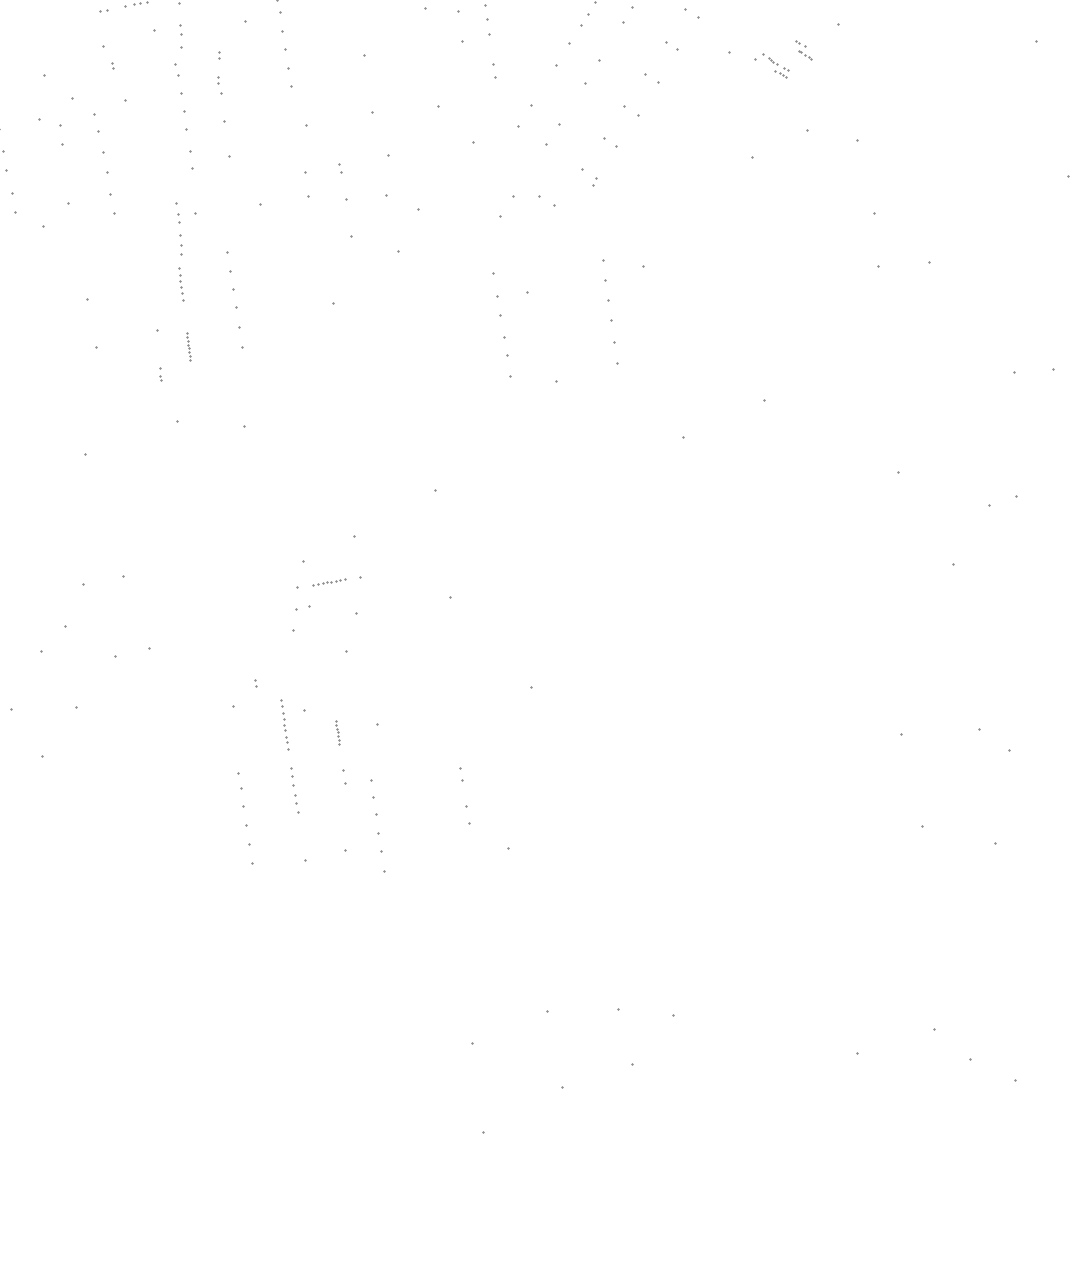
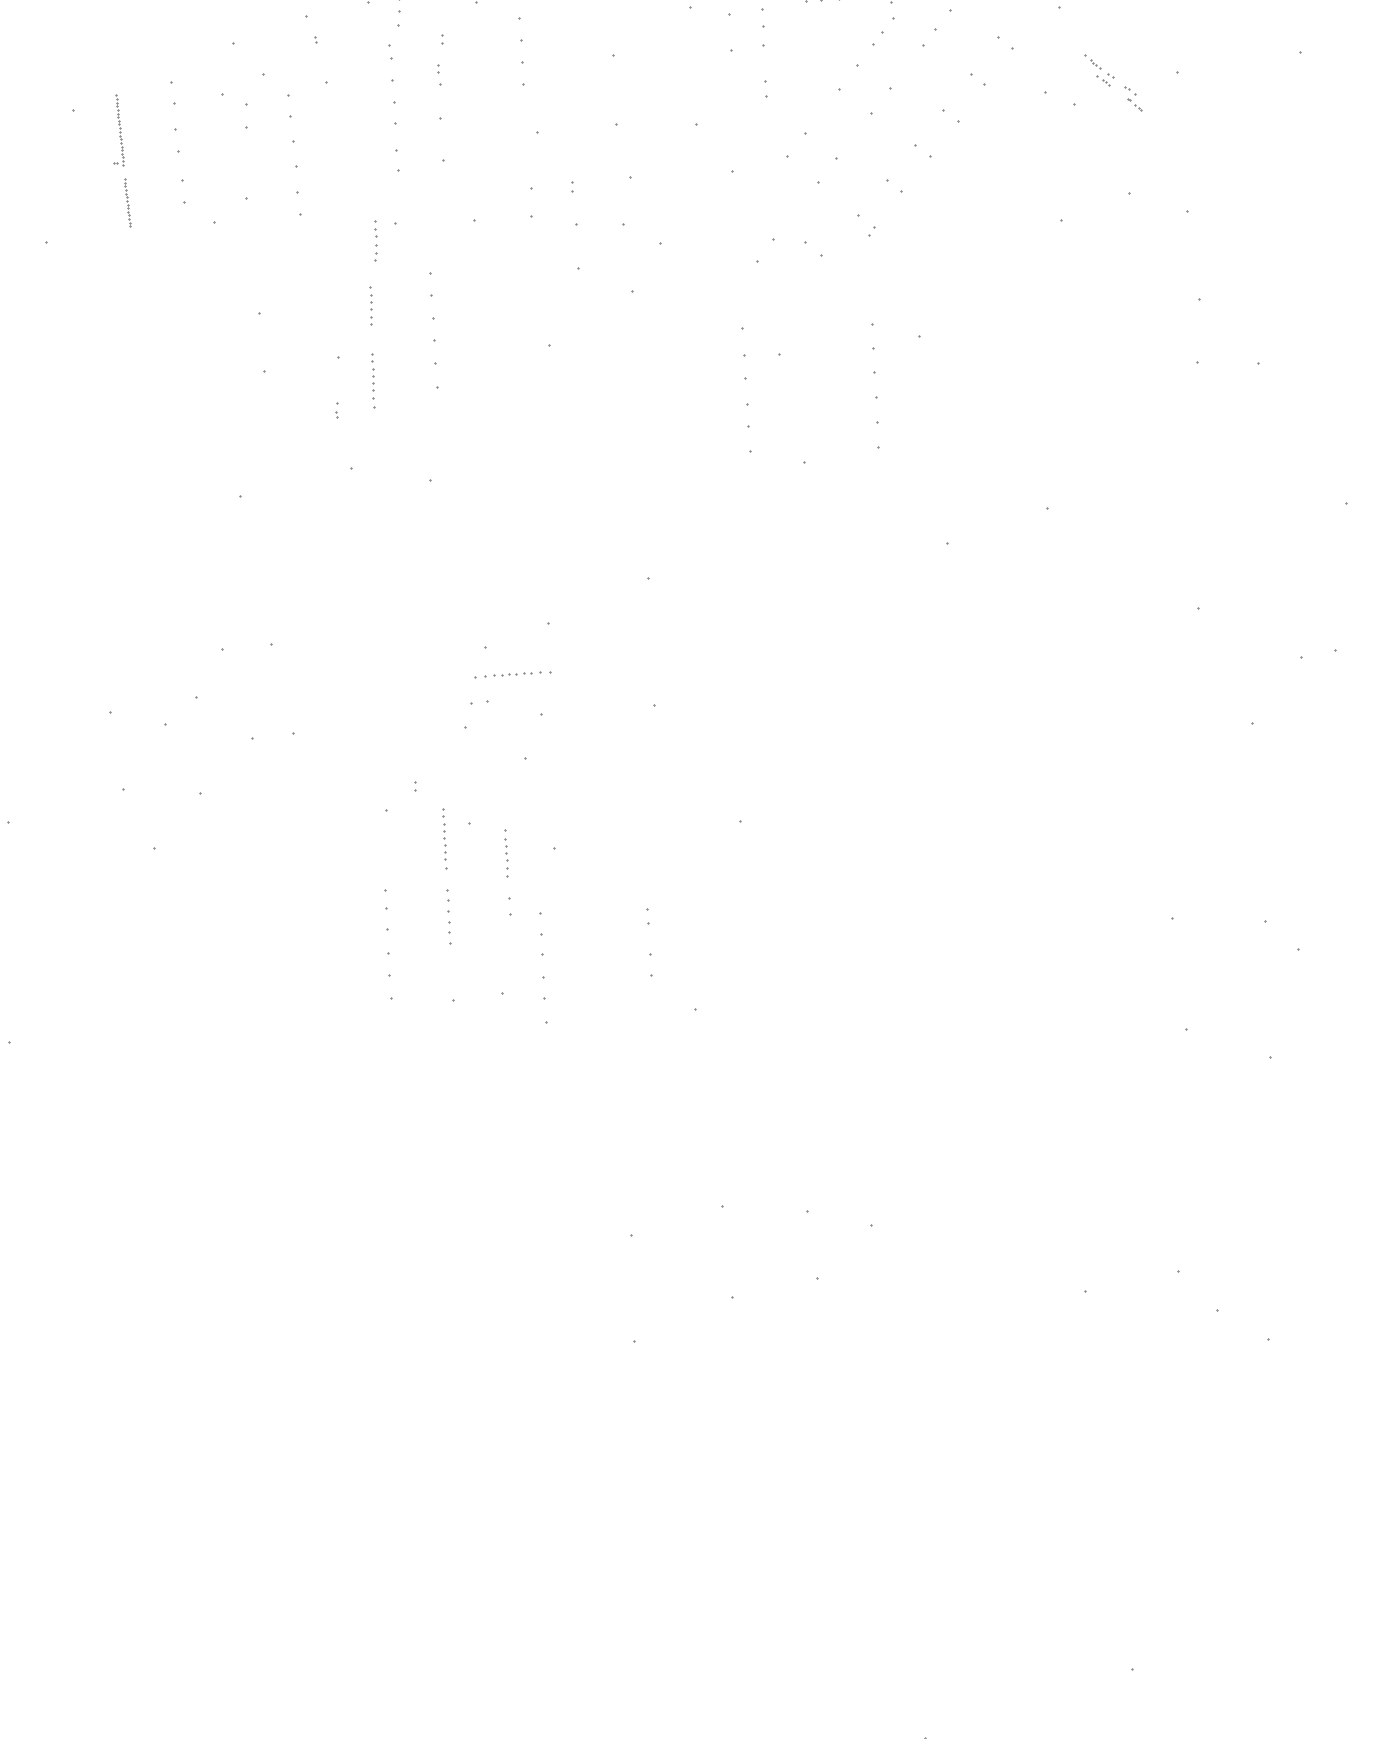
part: (776, 65) -> (1099, 70), moved
part: (179, 228) -> (375, 240), size x0.62
part: (188, 346) -> (373, 380), size x1.67
part: (328, 582) -> (512, 674), size x1.43
part: (337, 732) -> (506, 853), size x1.67

